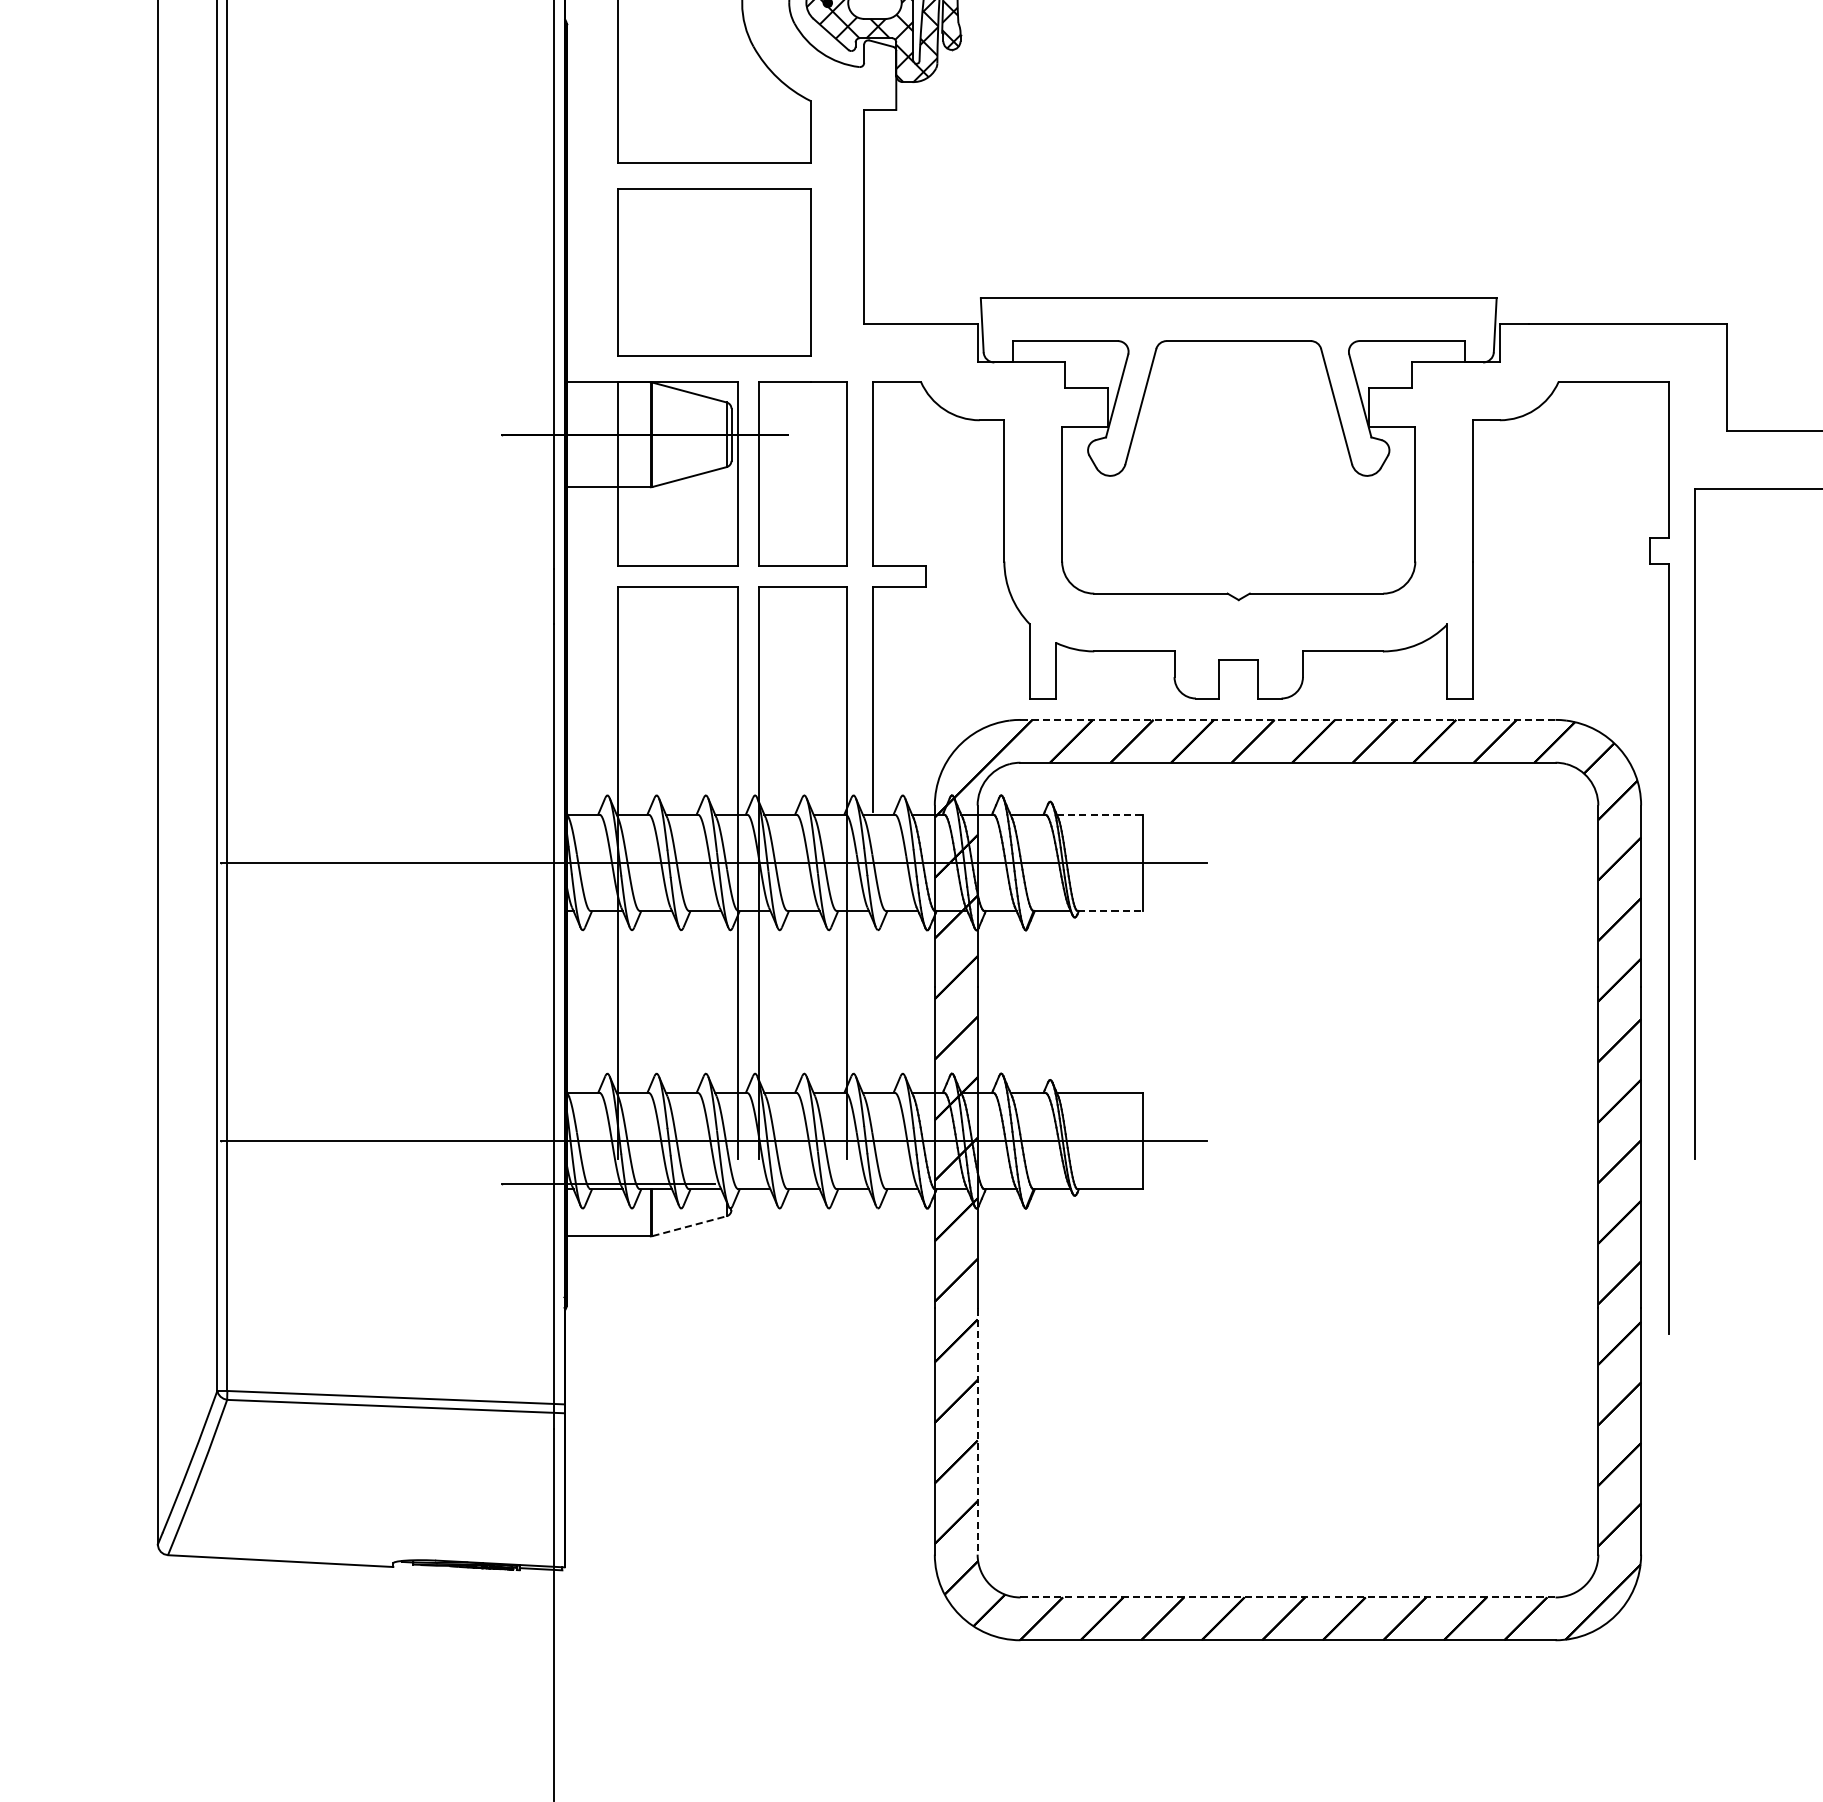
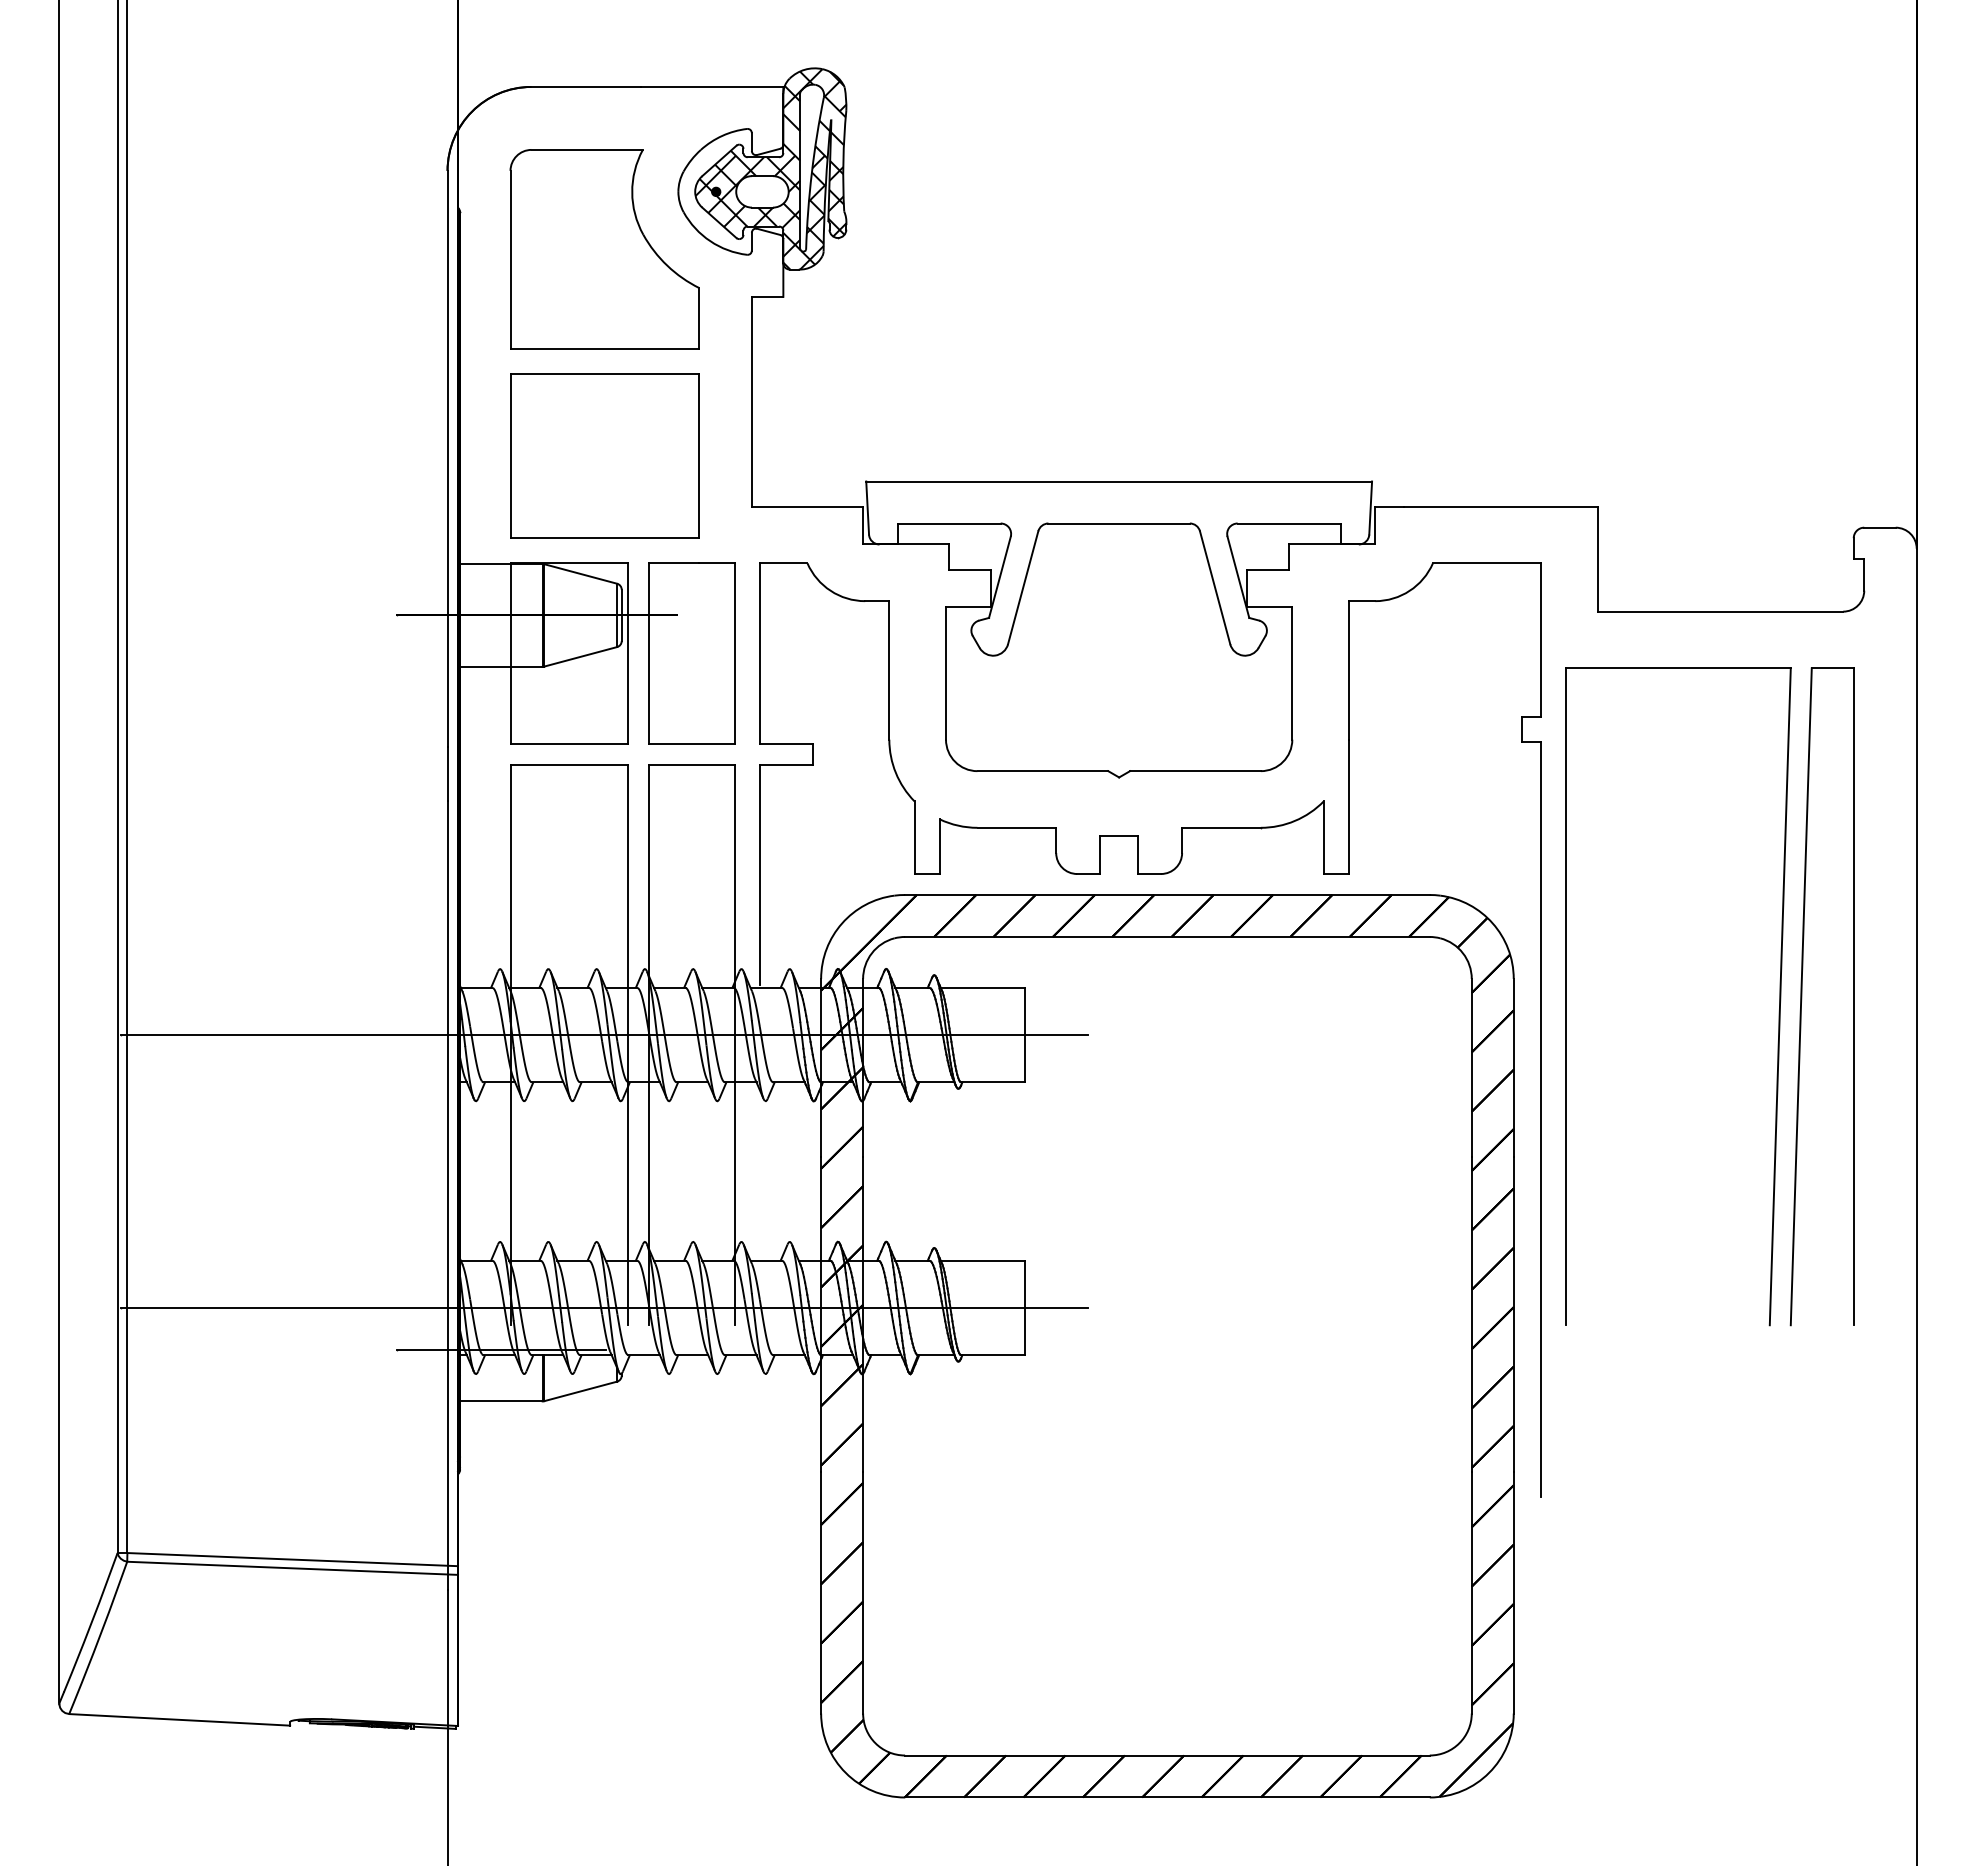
line: (1288, 720) -> (1167, 895), dashed -> solid
line: (1099, 814) -> (982, 987), dashed -> solid
line: (1110, 911) -> (993, 1082), dashed -> solid
line: (689, 1226) -> (580, 1391), dashed -> solid
line: (978, 1431) -> (863, 1592), dashed -> solid
line: (1288, 1597) -> (1167, 1755), dashed -> solid

